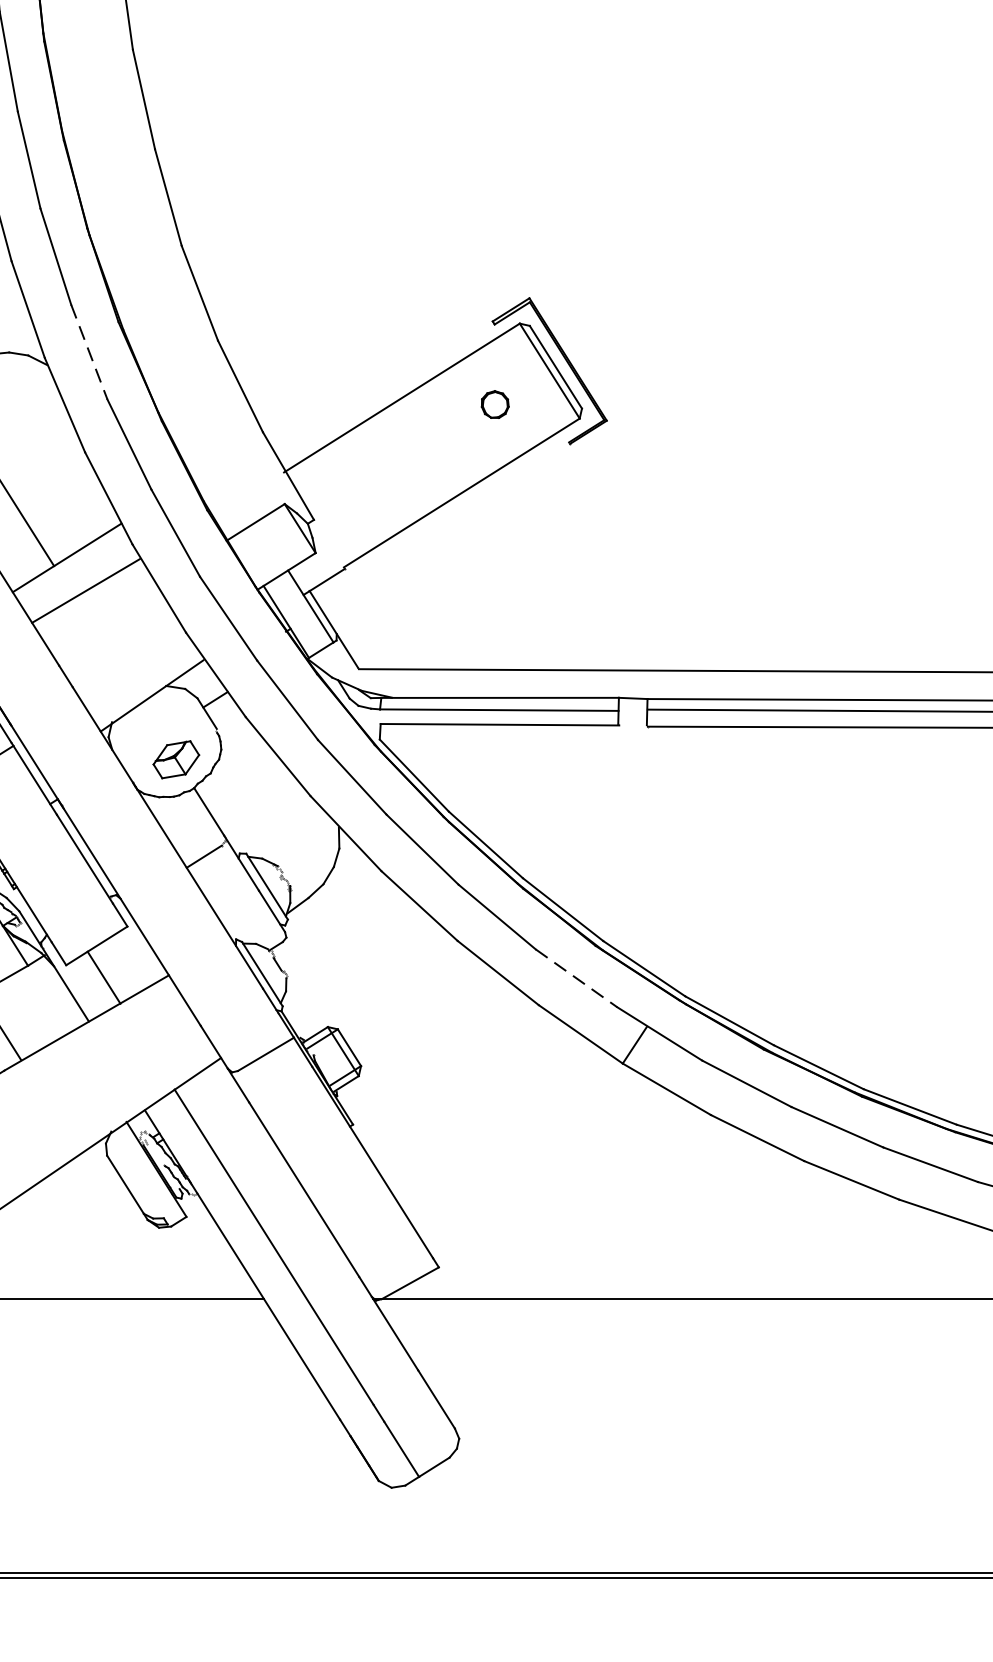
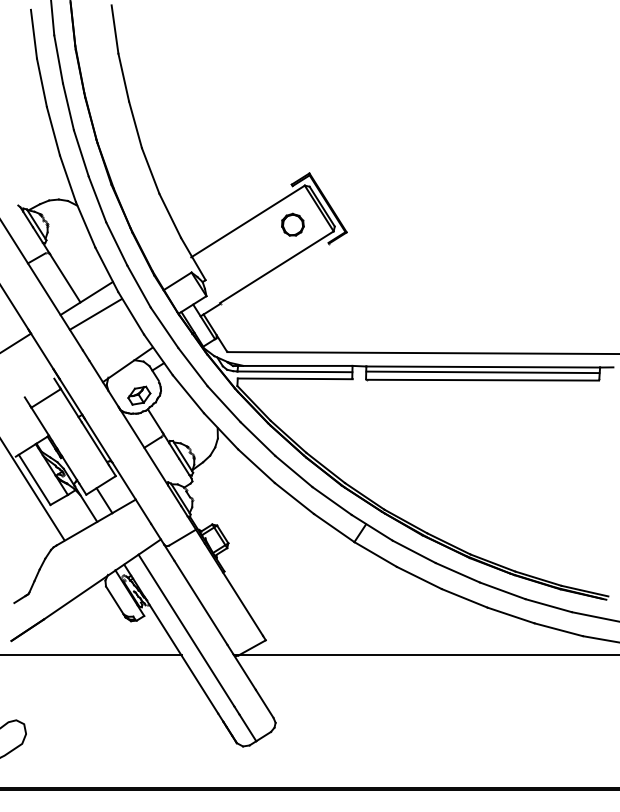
line: (89, 352) -> (97, 199), dashed -> solid
part: (494, 404) -> (292, 224), size x1.67
line: (577, 979) -> (332, 501), dashed -> solid

